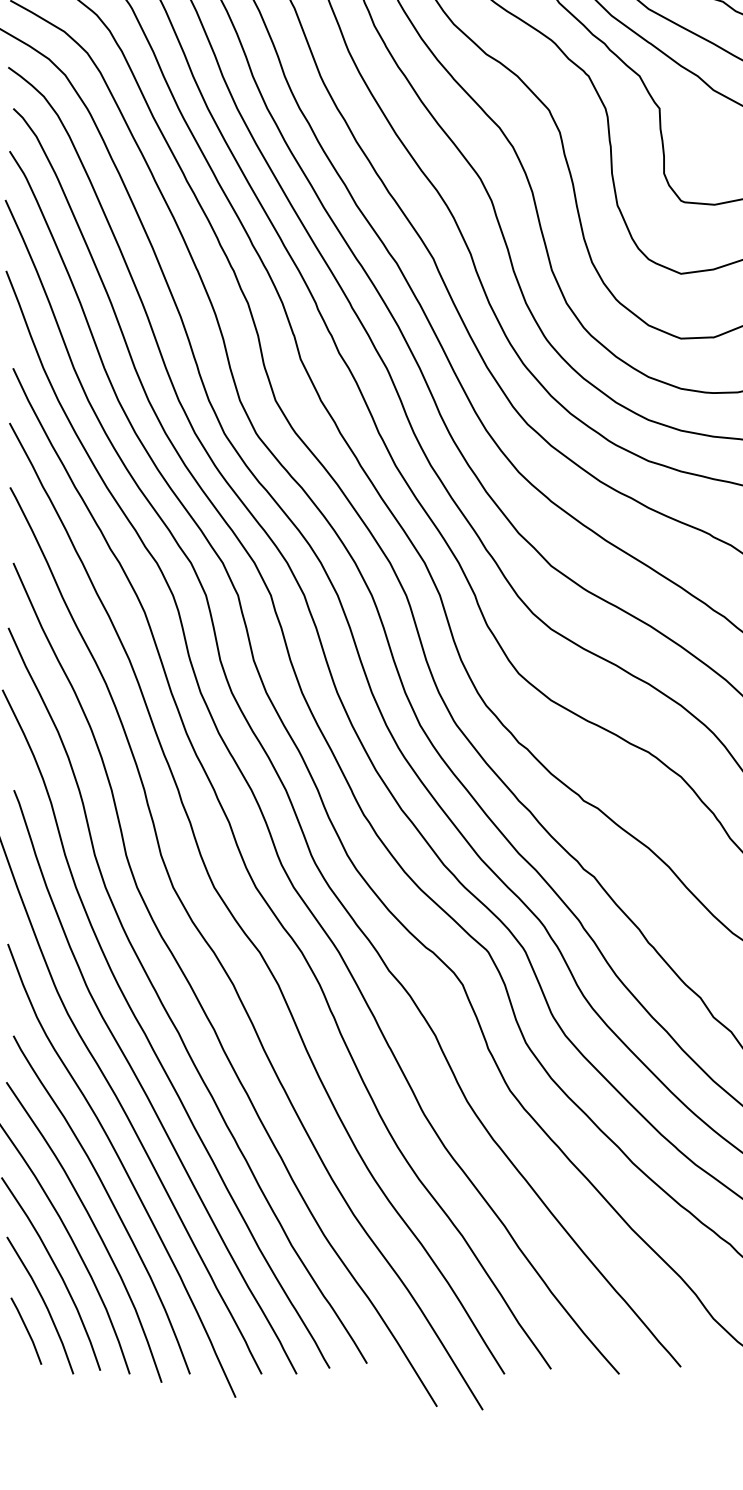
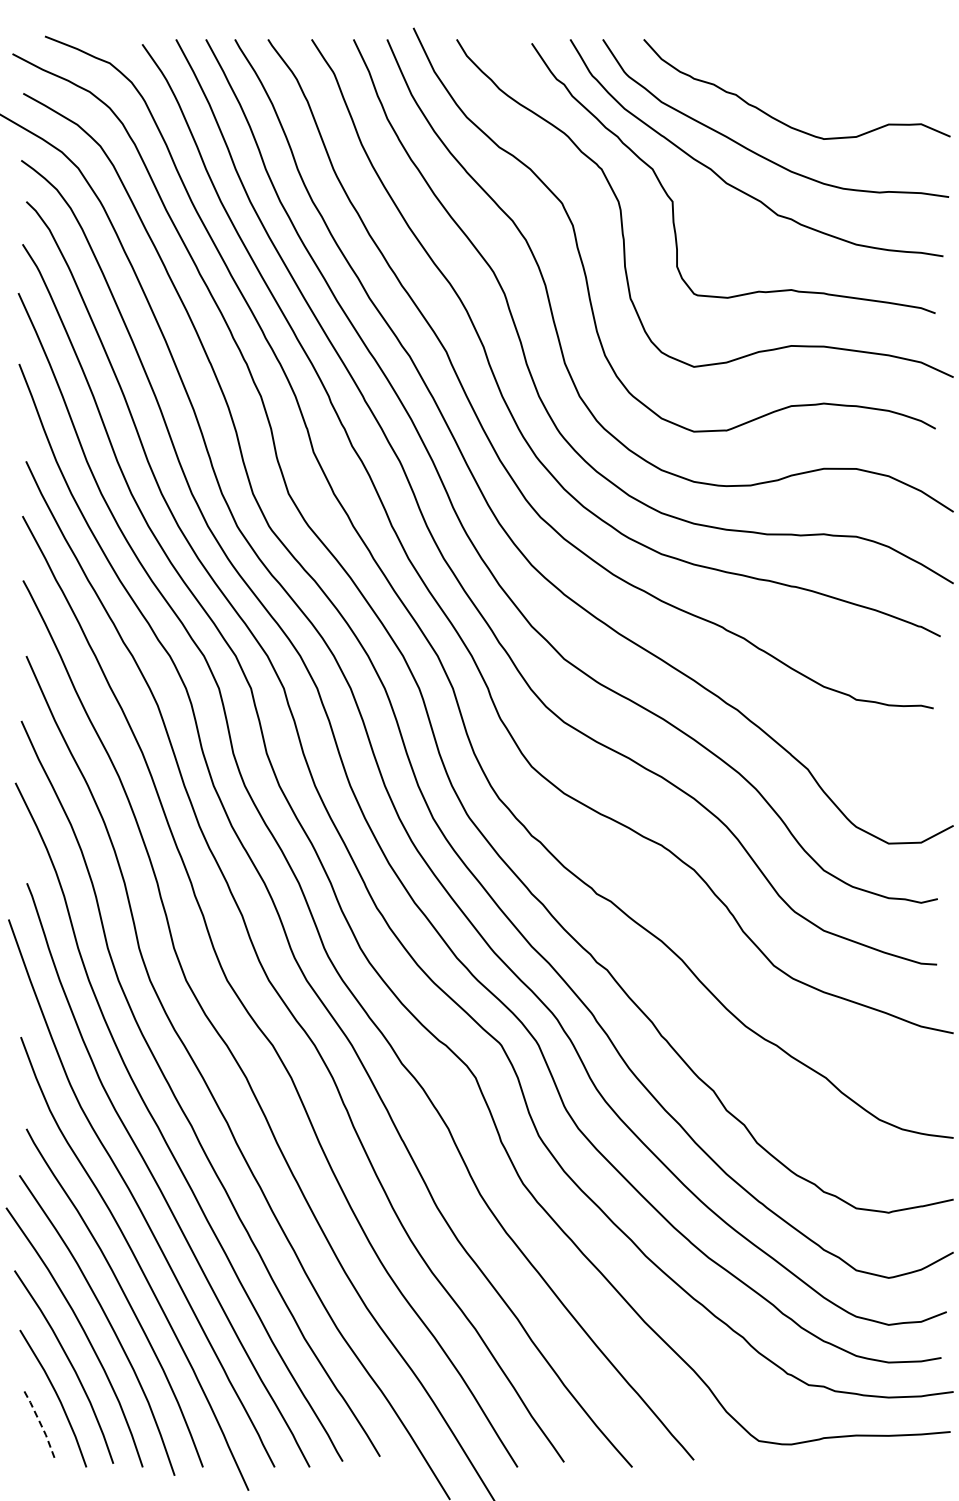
line: (27, 1330) -> (40, 1423), solid -> dashed

